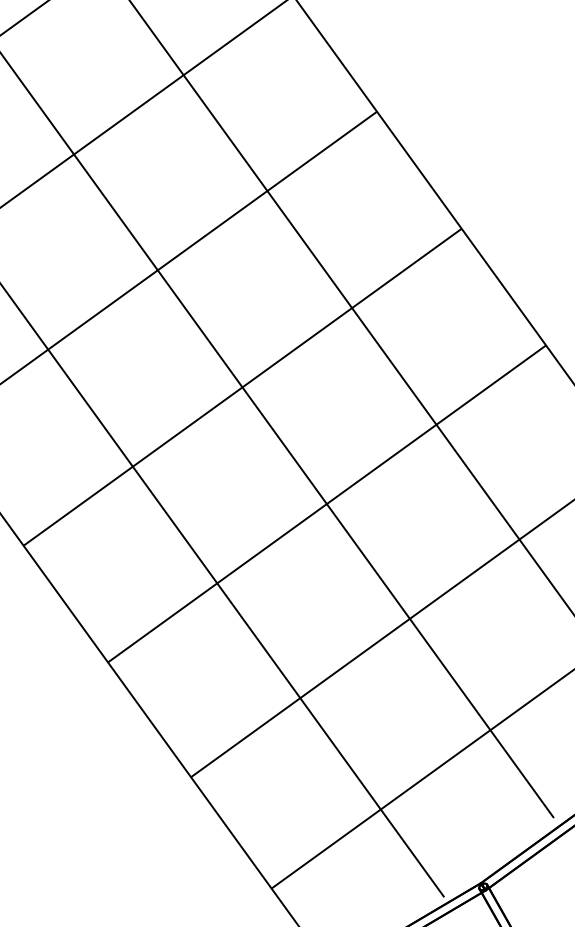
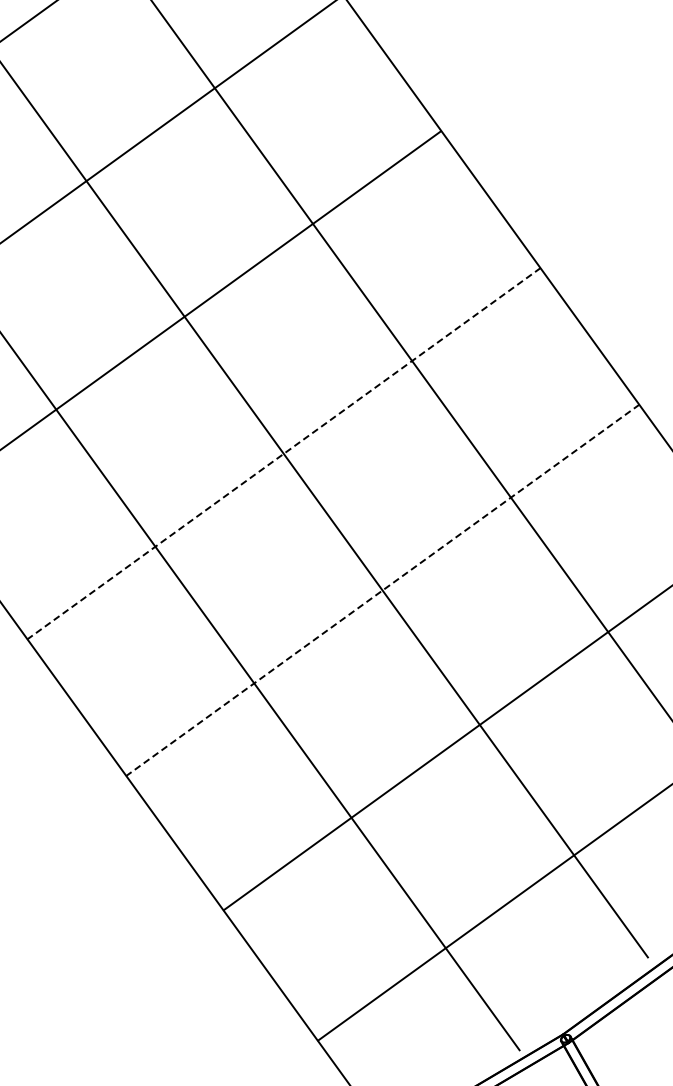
line: (242, 387) -> (283, 453), solid -> dashed
line: (326, 504) -> (382, 590), solid -> dashed

